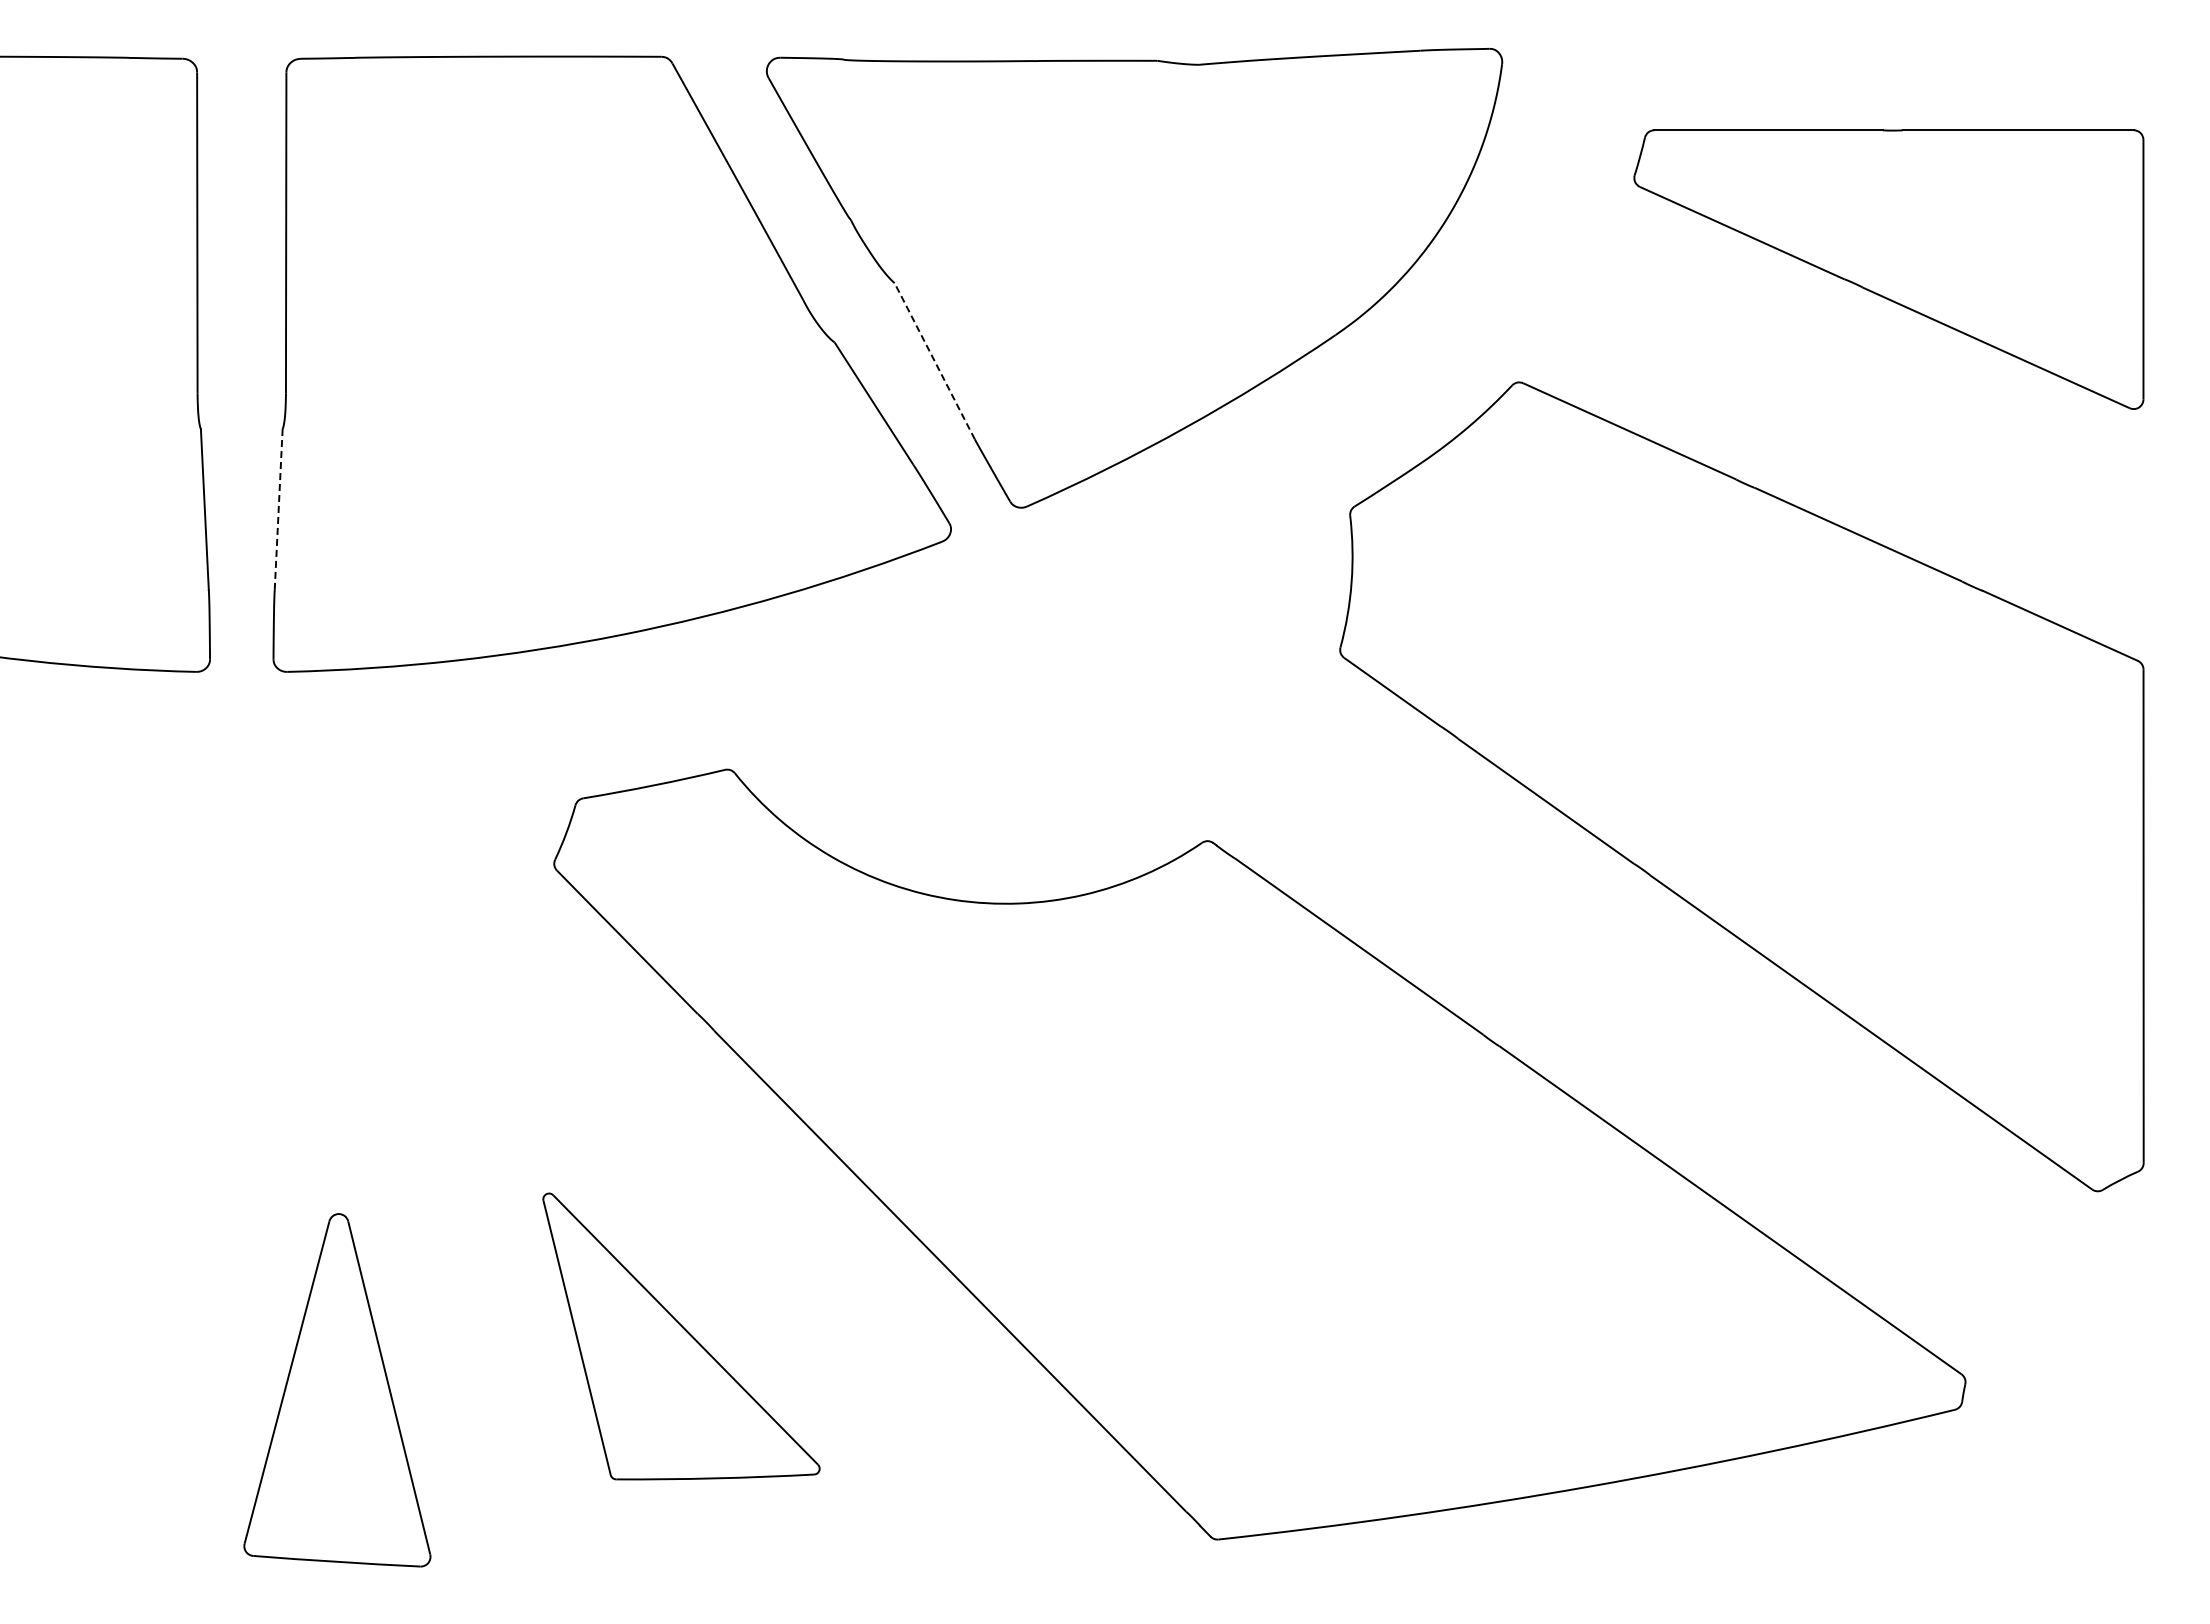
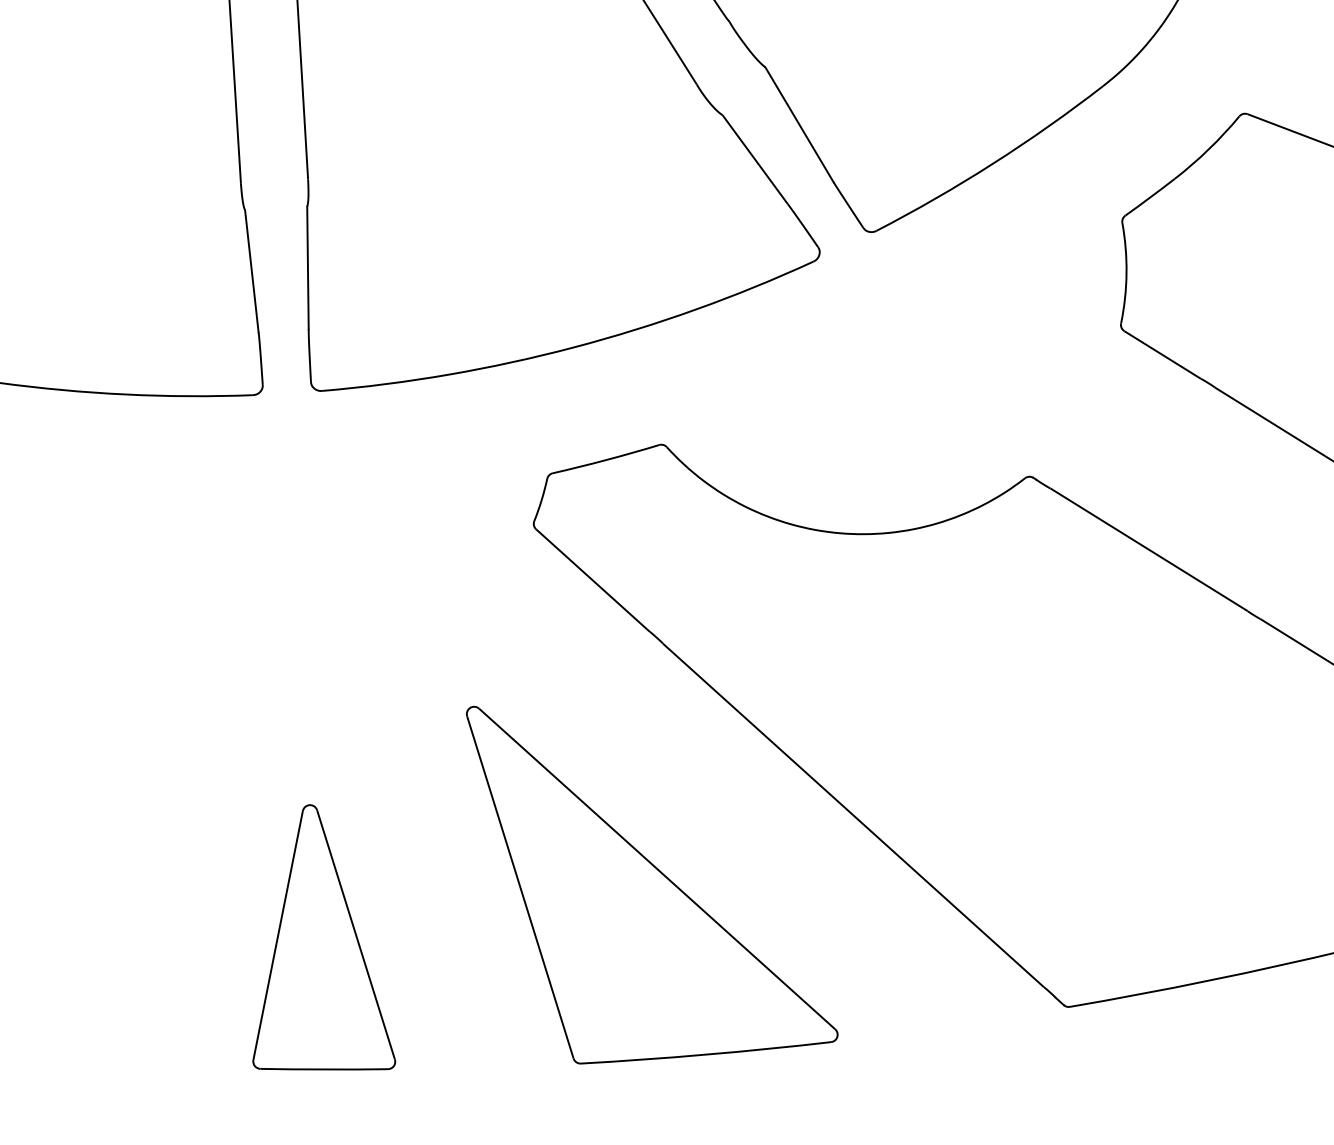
line: (934, 361) -> (799, 125), dashed -> solid
line: (278, 508) -> (307, 267), dashed -> solid
part: (681, 1336) -> (652, 877), size x1.67
part: (337, 1390) -> (316, 939), moved

